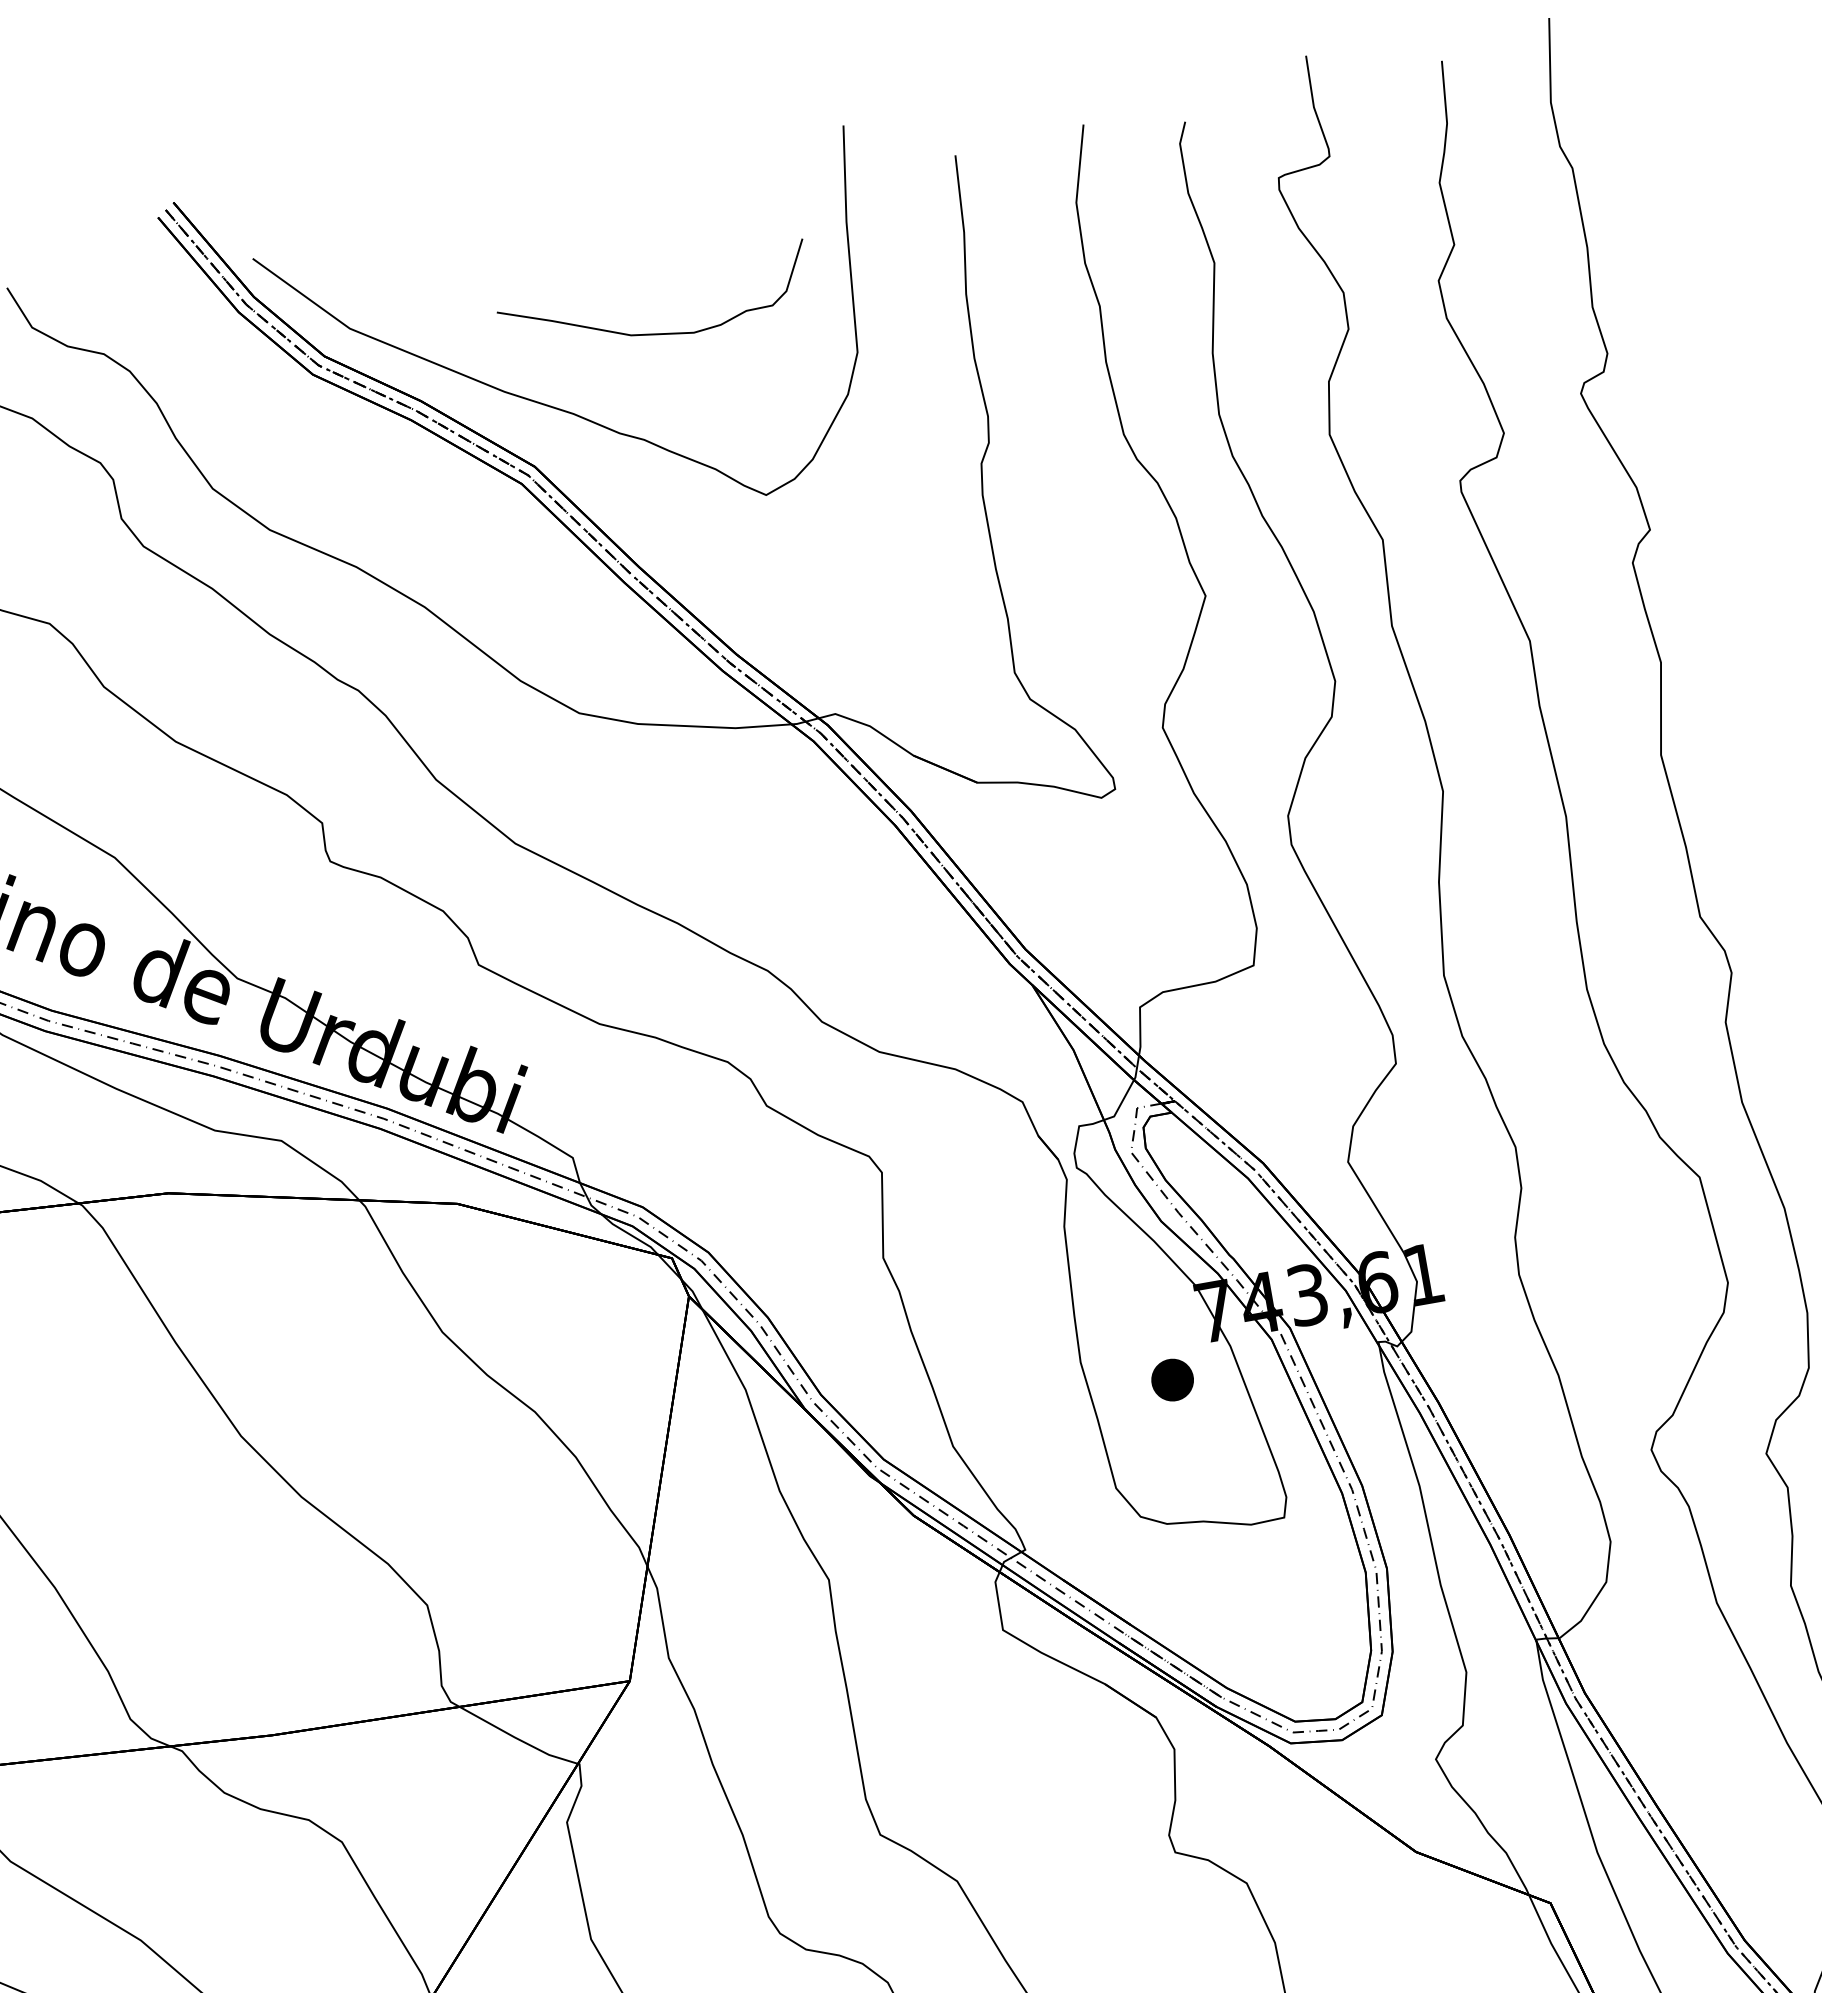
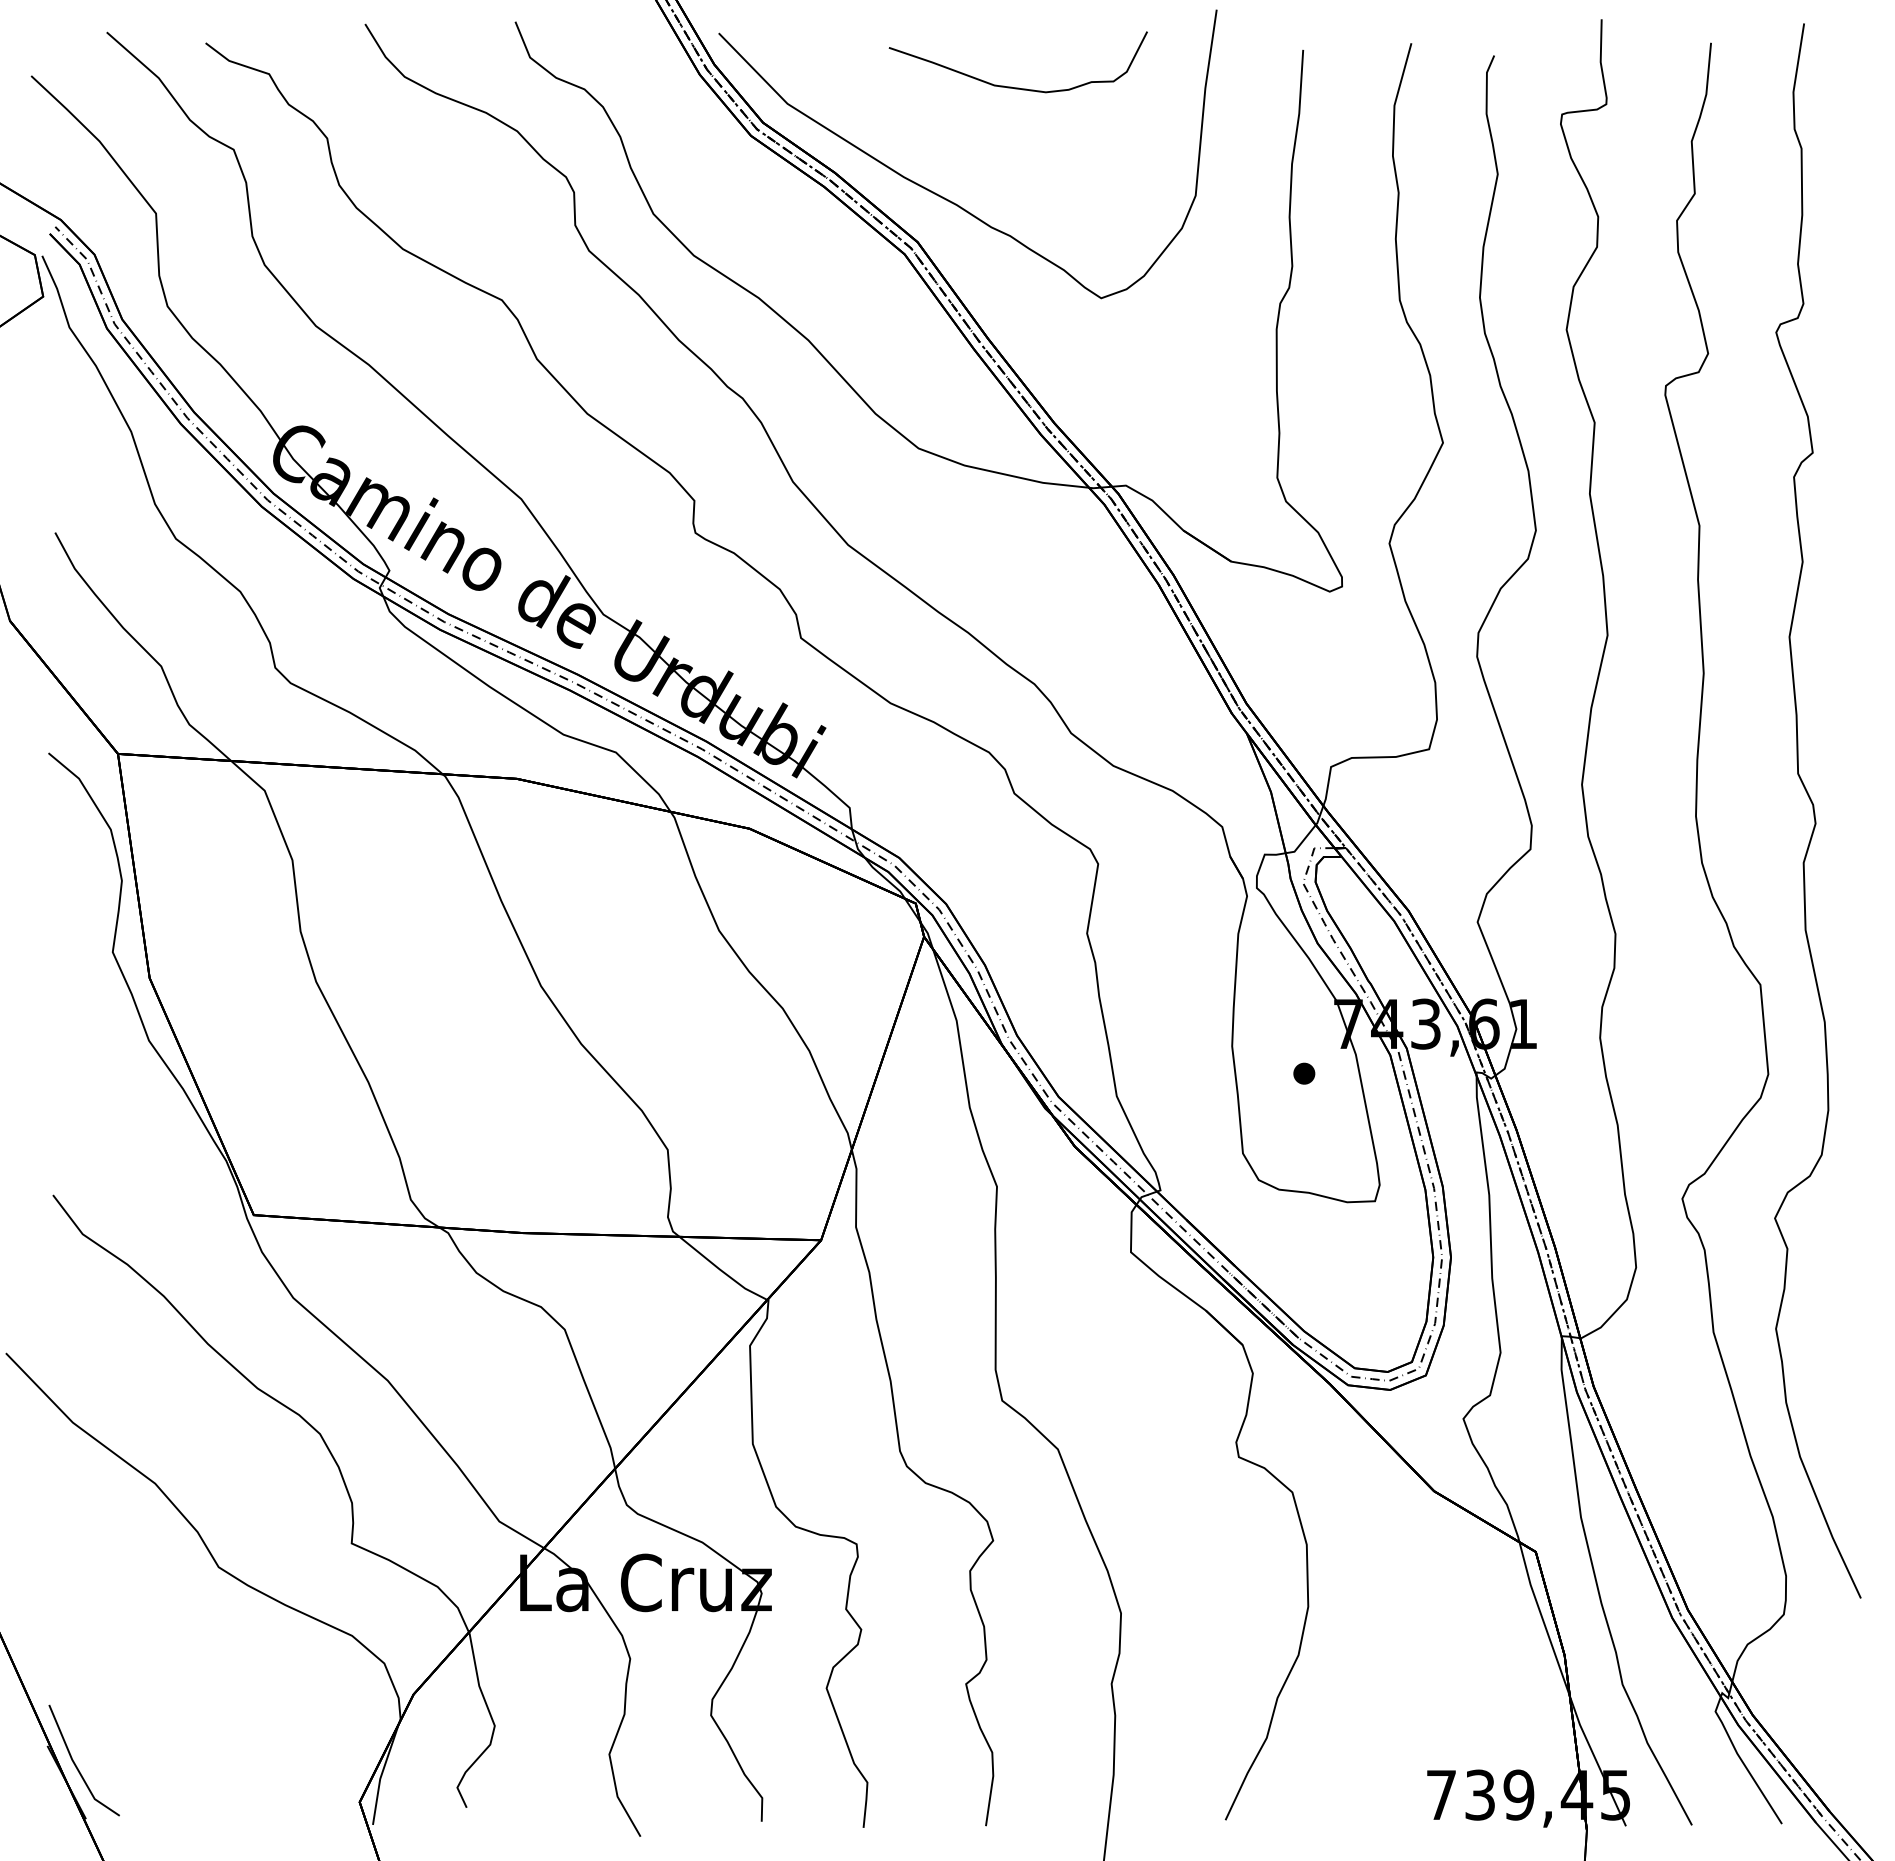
curve: (651, 333) -> (1011, 86), moved
part: (1172, 1379) -> (1304, 1073), size x0.62

